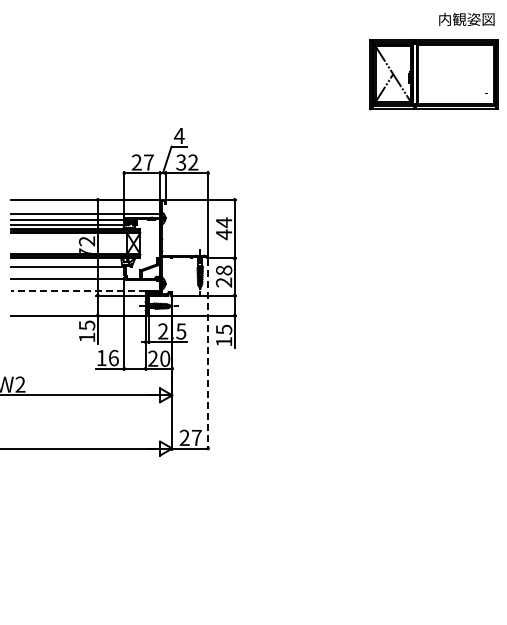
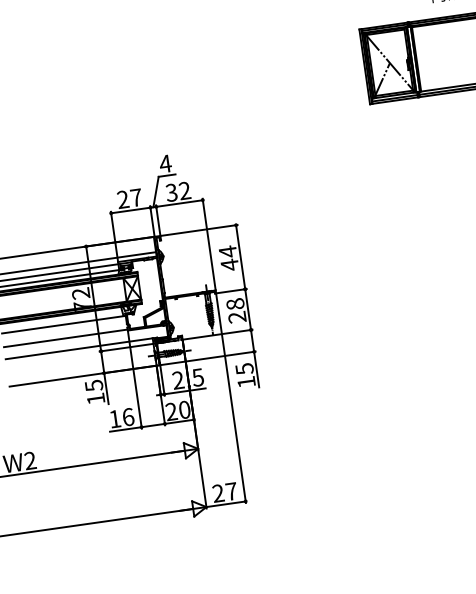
line: (78, 290) -> (79, 348), dashed -> solid
line: (208, 355) -> (231, 399), dashed -> solid

